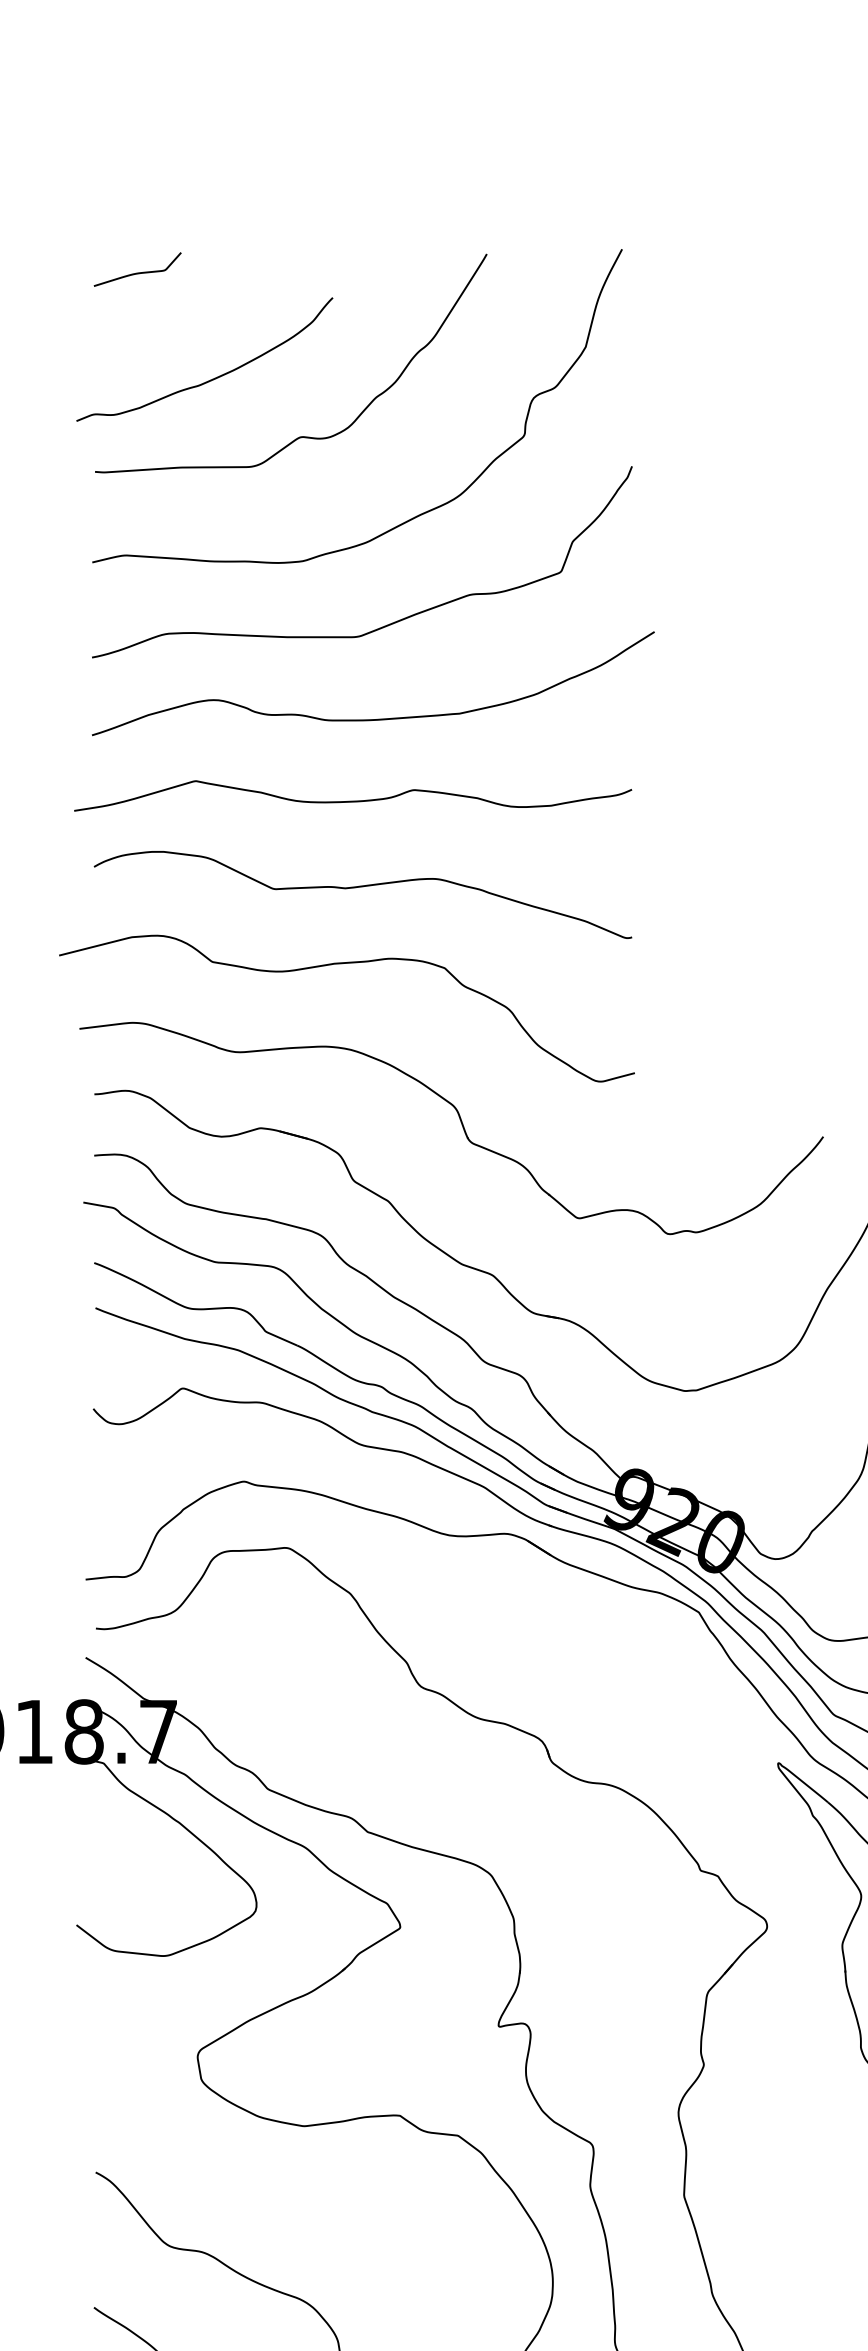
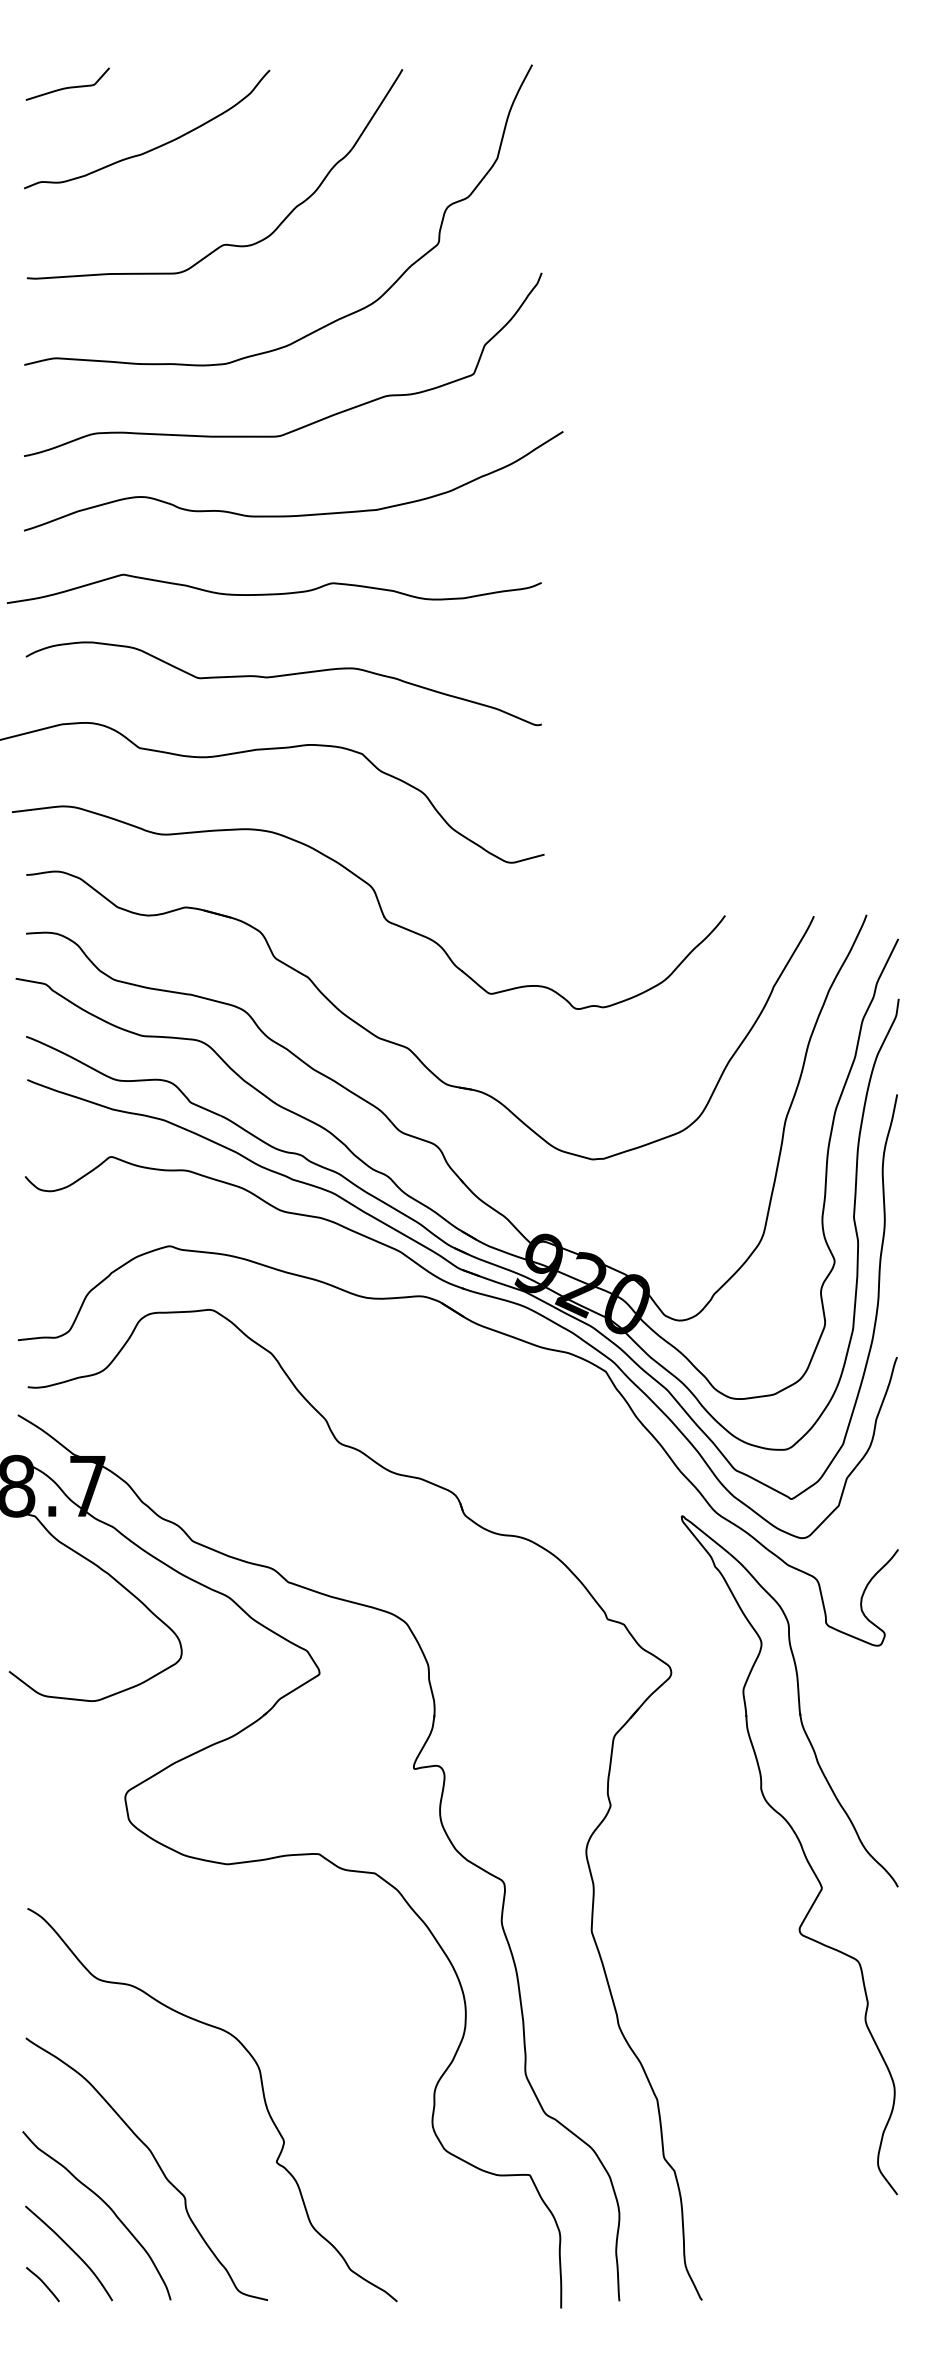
curve: (212, 378) -> (154, 147), moved

